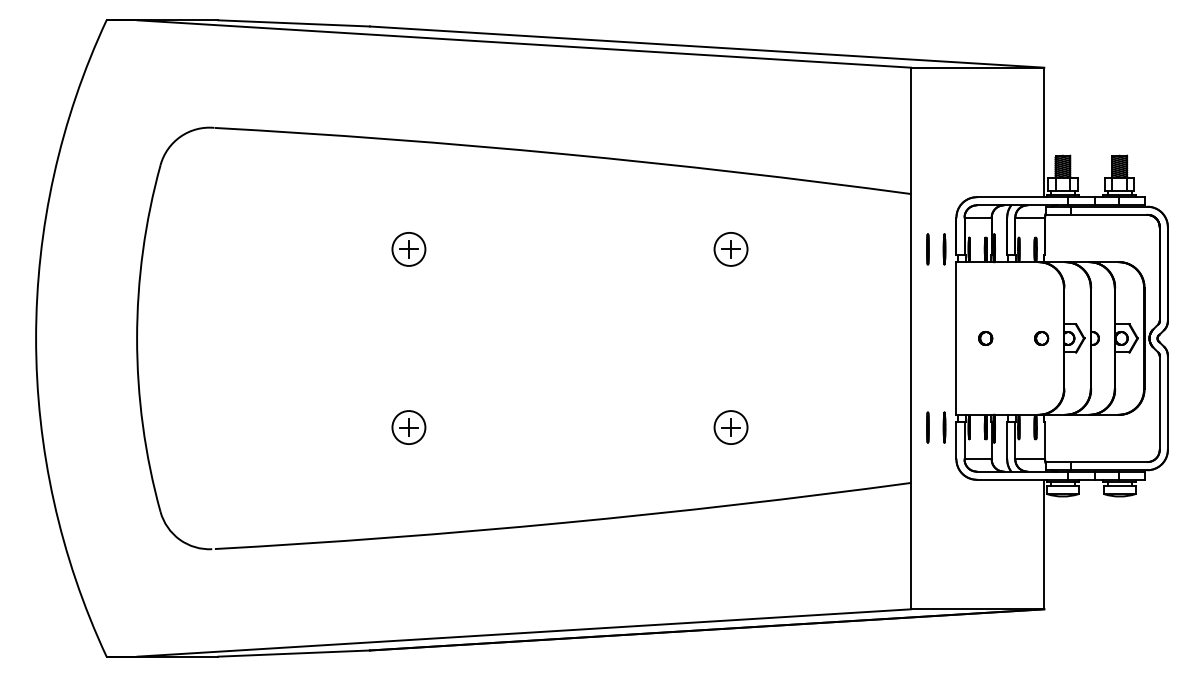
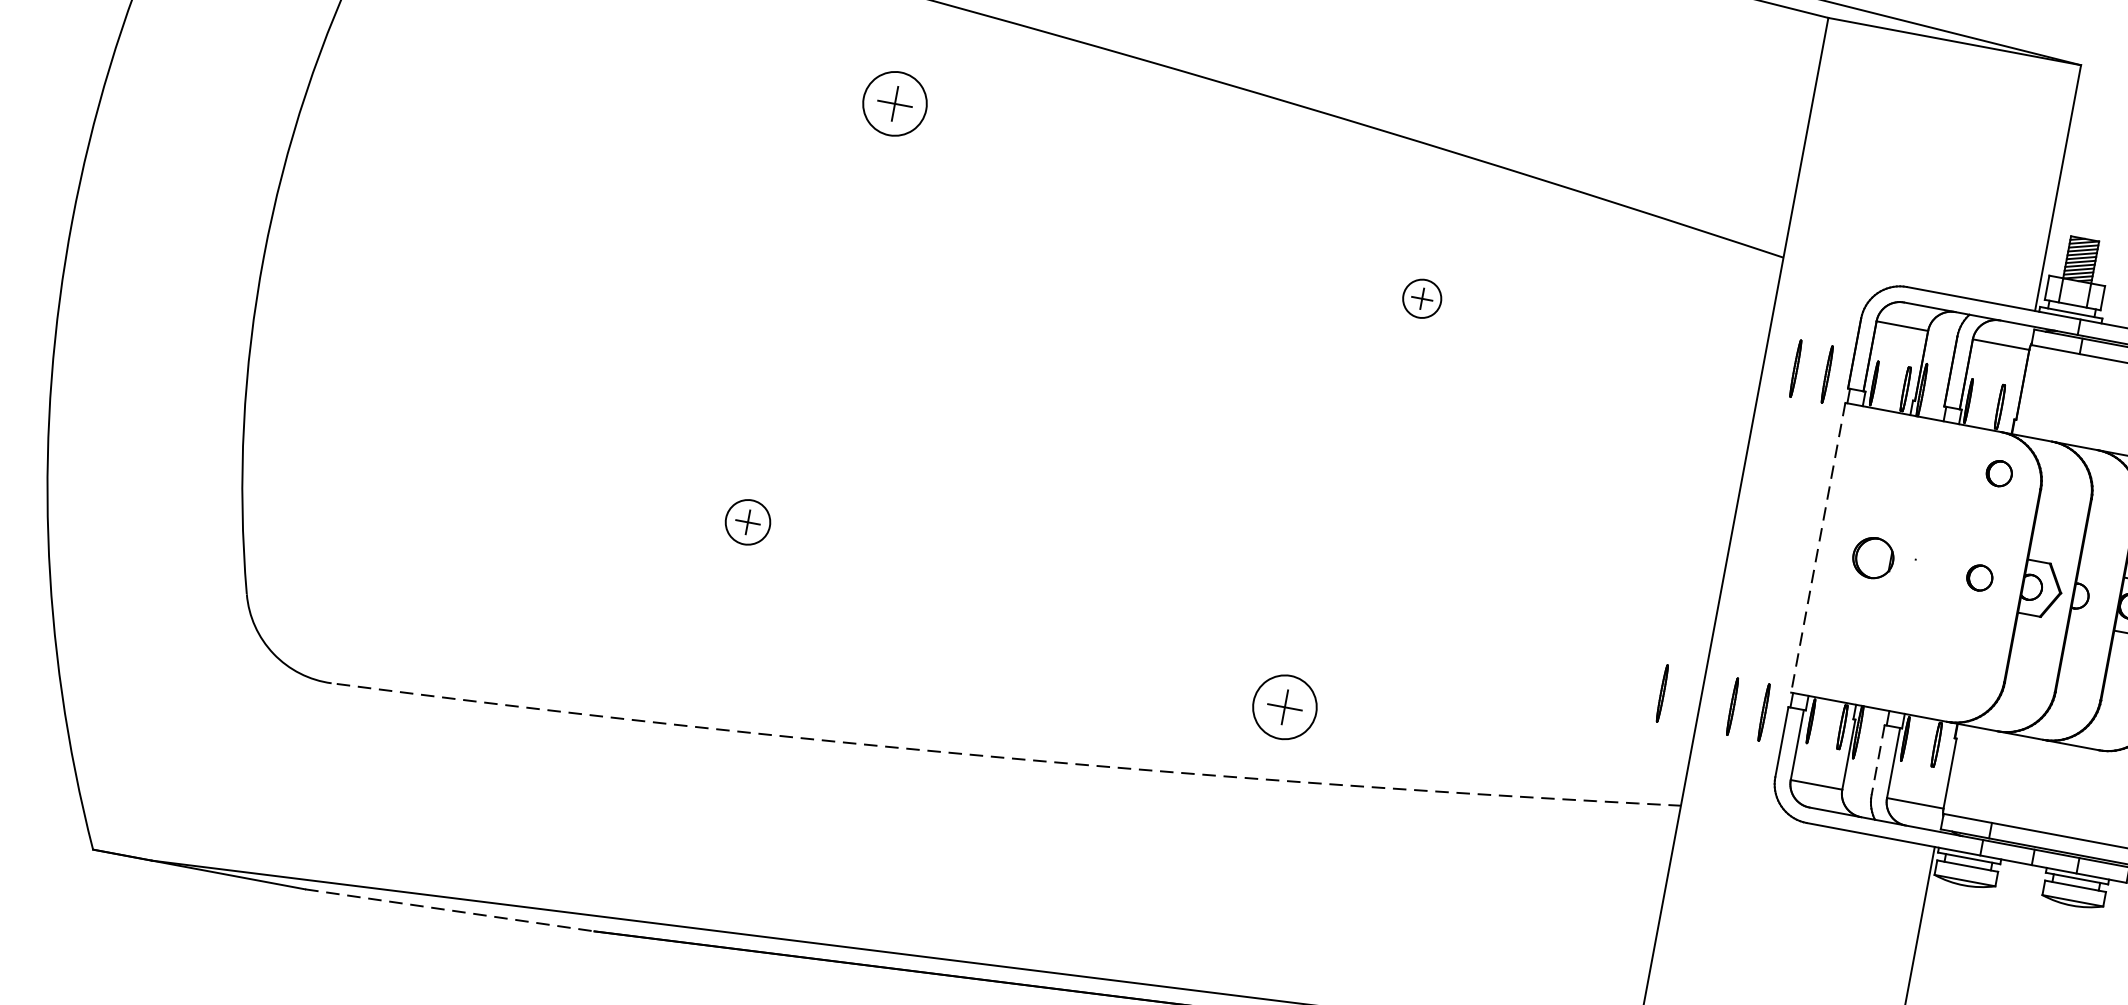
part: (408, 249) -> (894, 103), moved
part: (730, 249) -> (1421, 298), size x0.6
part: (1041, 283) -> (1999, 473), added
line: (956, 338) -> (1818, 547), solid -> dashed
part: (985, 338) -> (1873, 558), size x1.6
part: (408, 427) -> (747, 522), size x0.7
part: (730, 427) -> (1283, 706), moved
line: (890, 427) -> (1661, 693), added
line: (1007, 441) -> (1878, 761), solid -> dashed
line: (563, 522) -> (1007, 757), solid -> dashed
line: (294, 653) -> (450, 910), solid -> dashed

